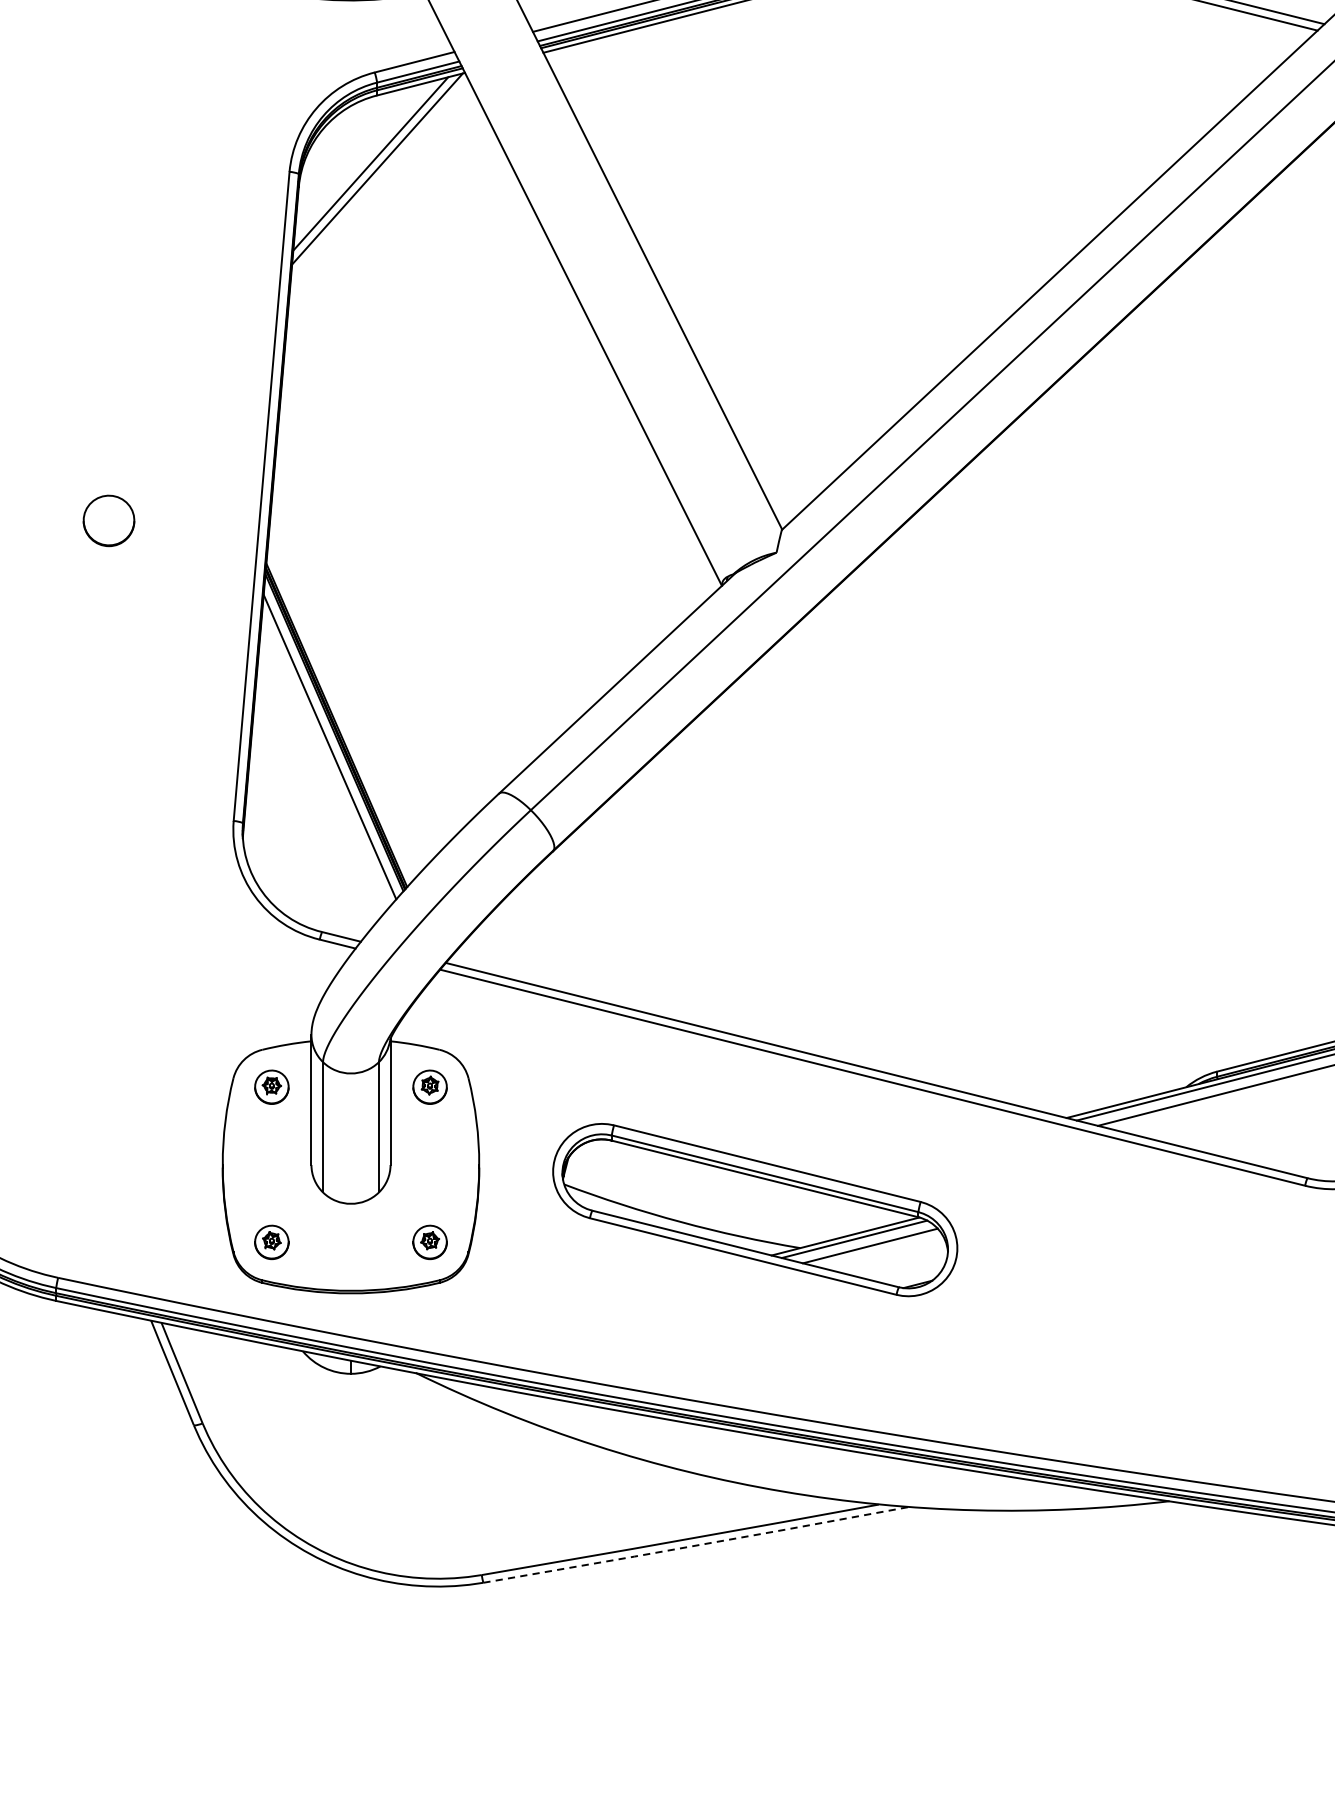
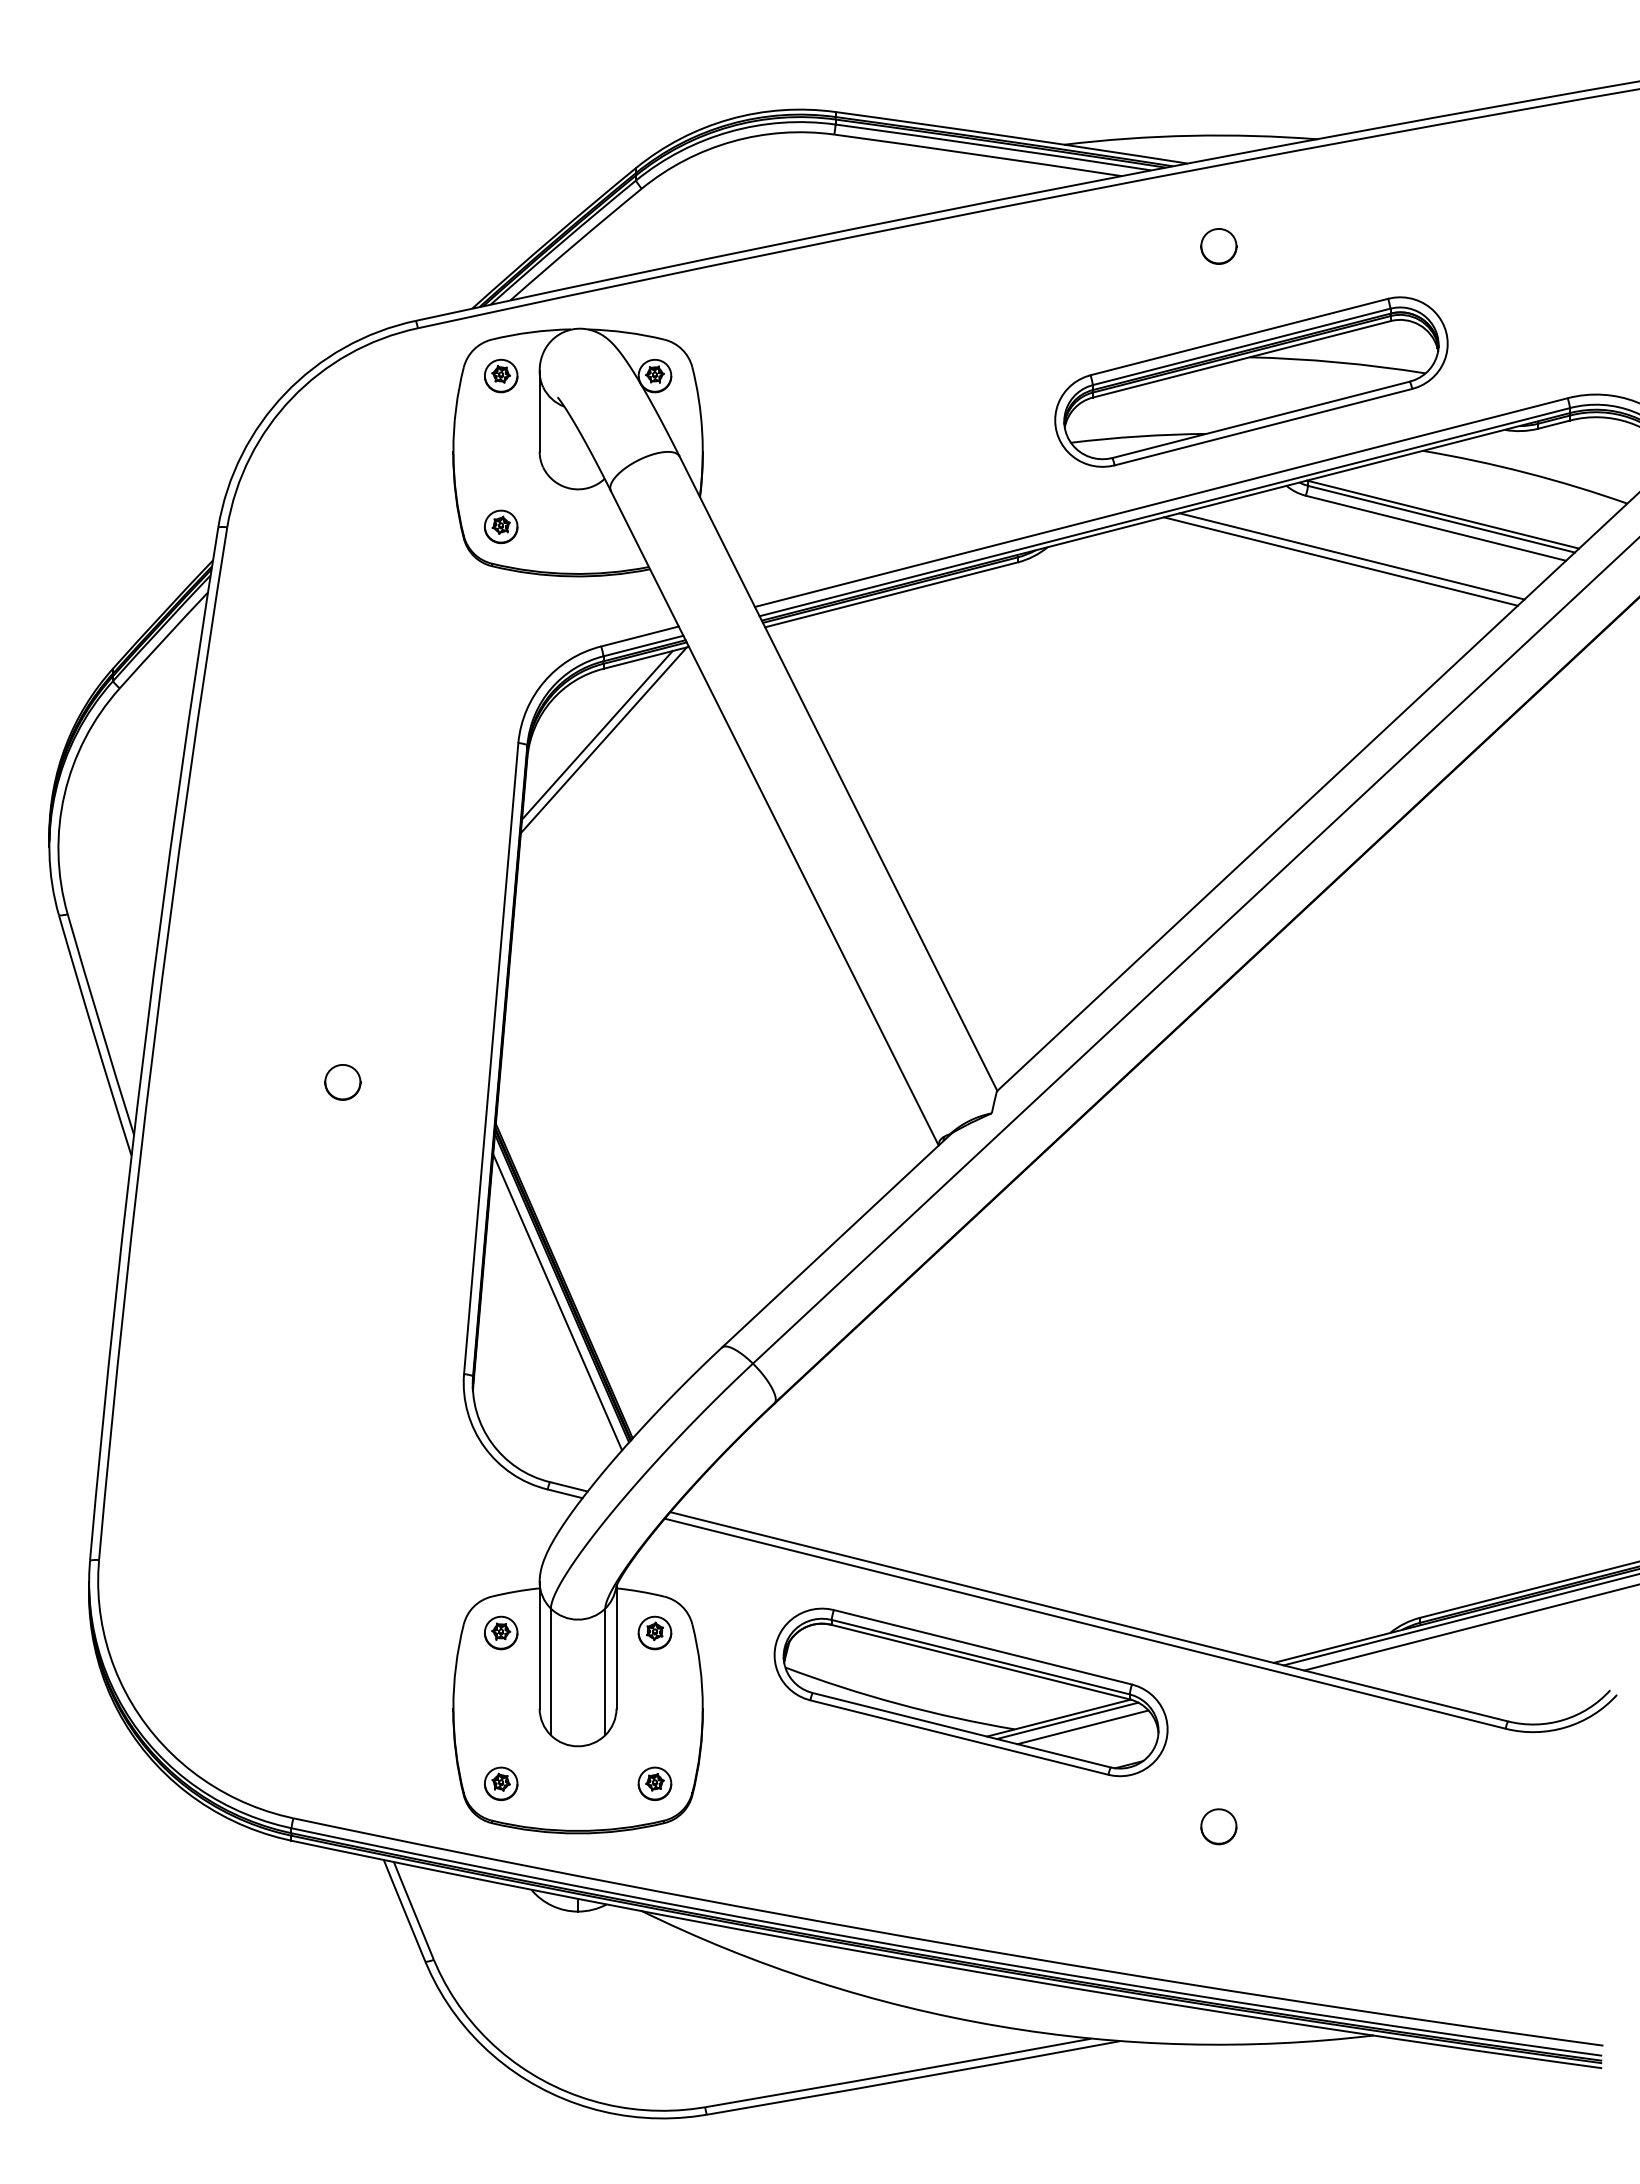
part: (108, 521) -> (342, 1082), size x0.71
part: (754, 1210) -> (970, 1692), moved
part: (1009, 1286) -> (1218, 1826), added
line: (696, 1545) -> (913, 2078), dashed -> solid

